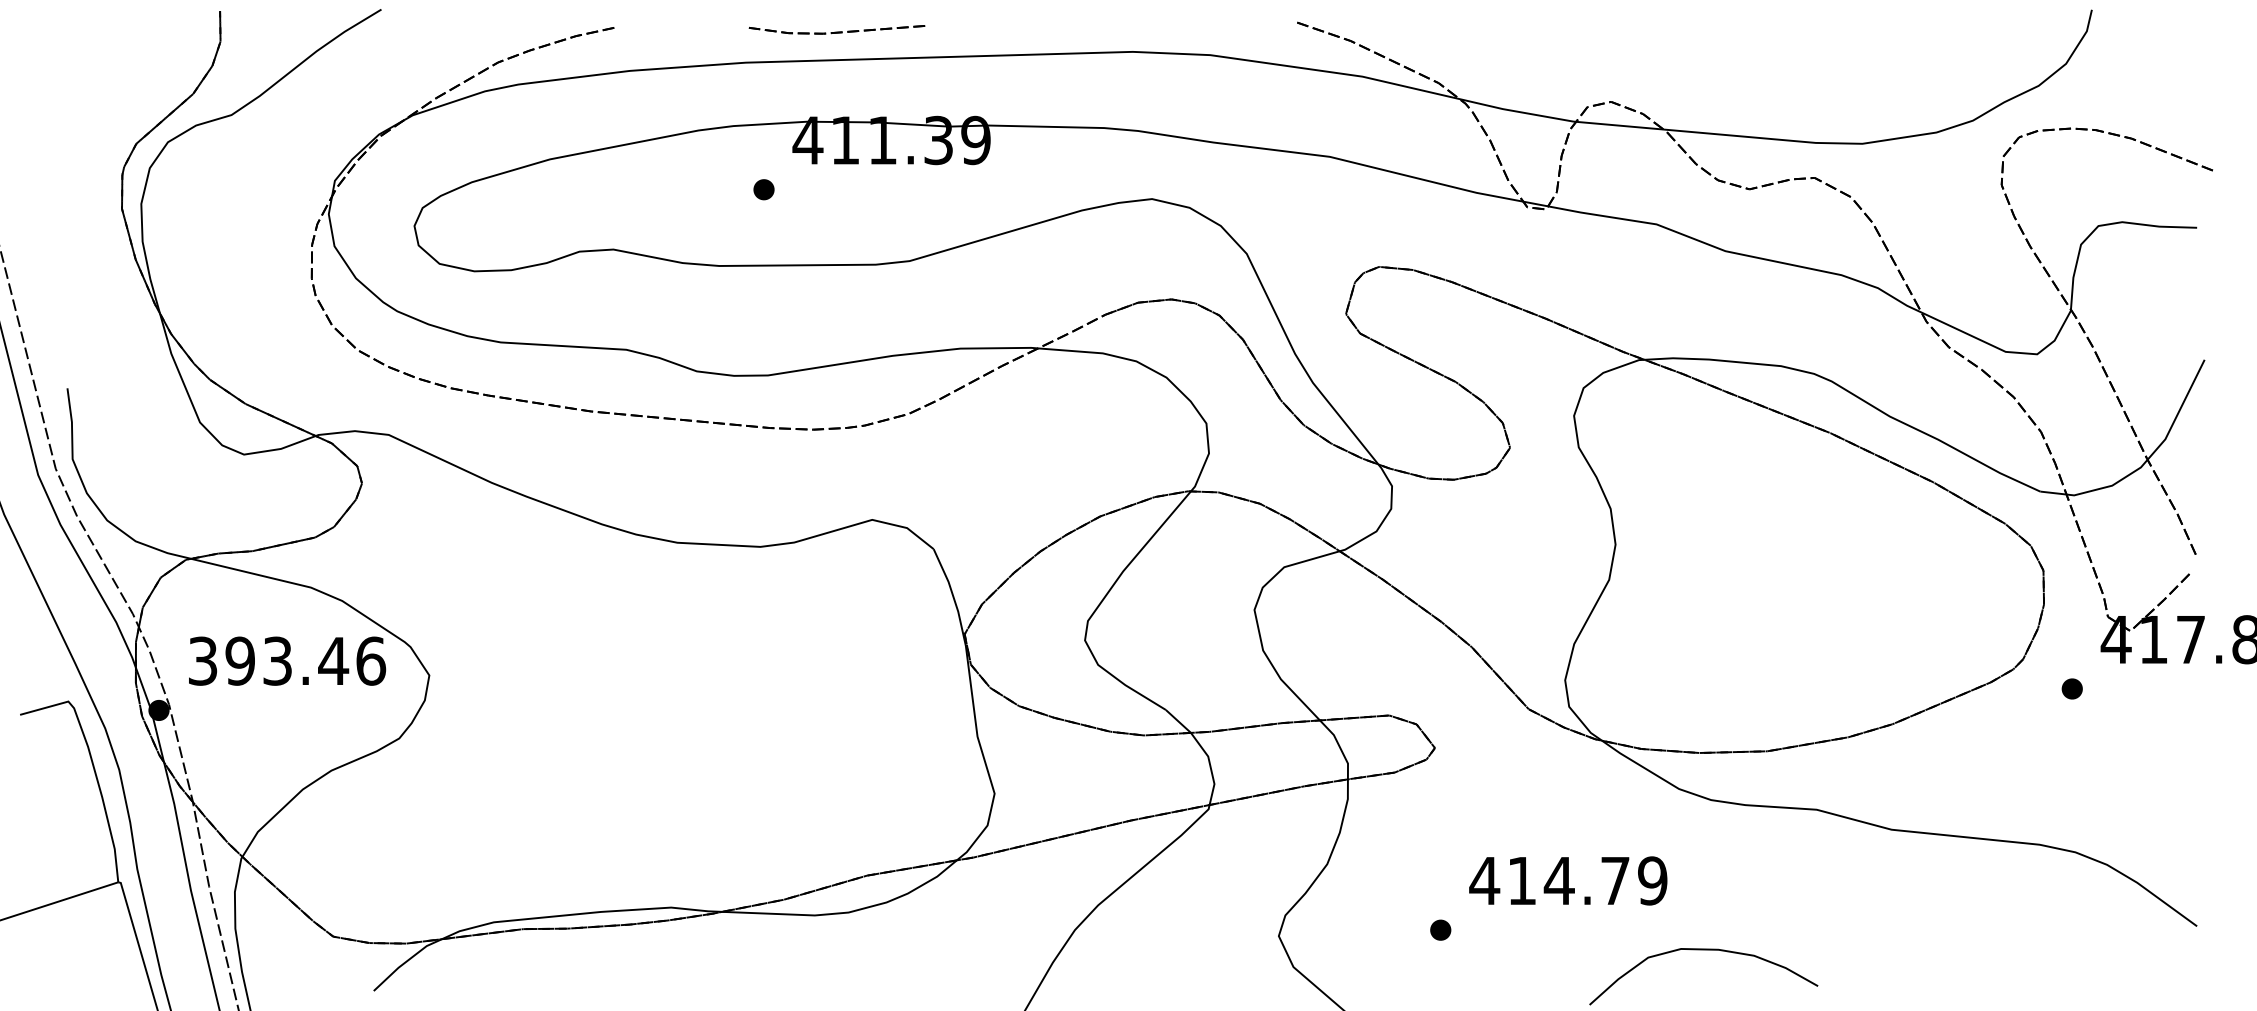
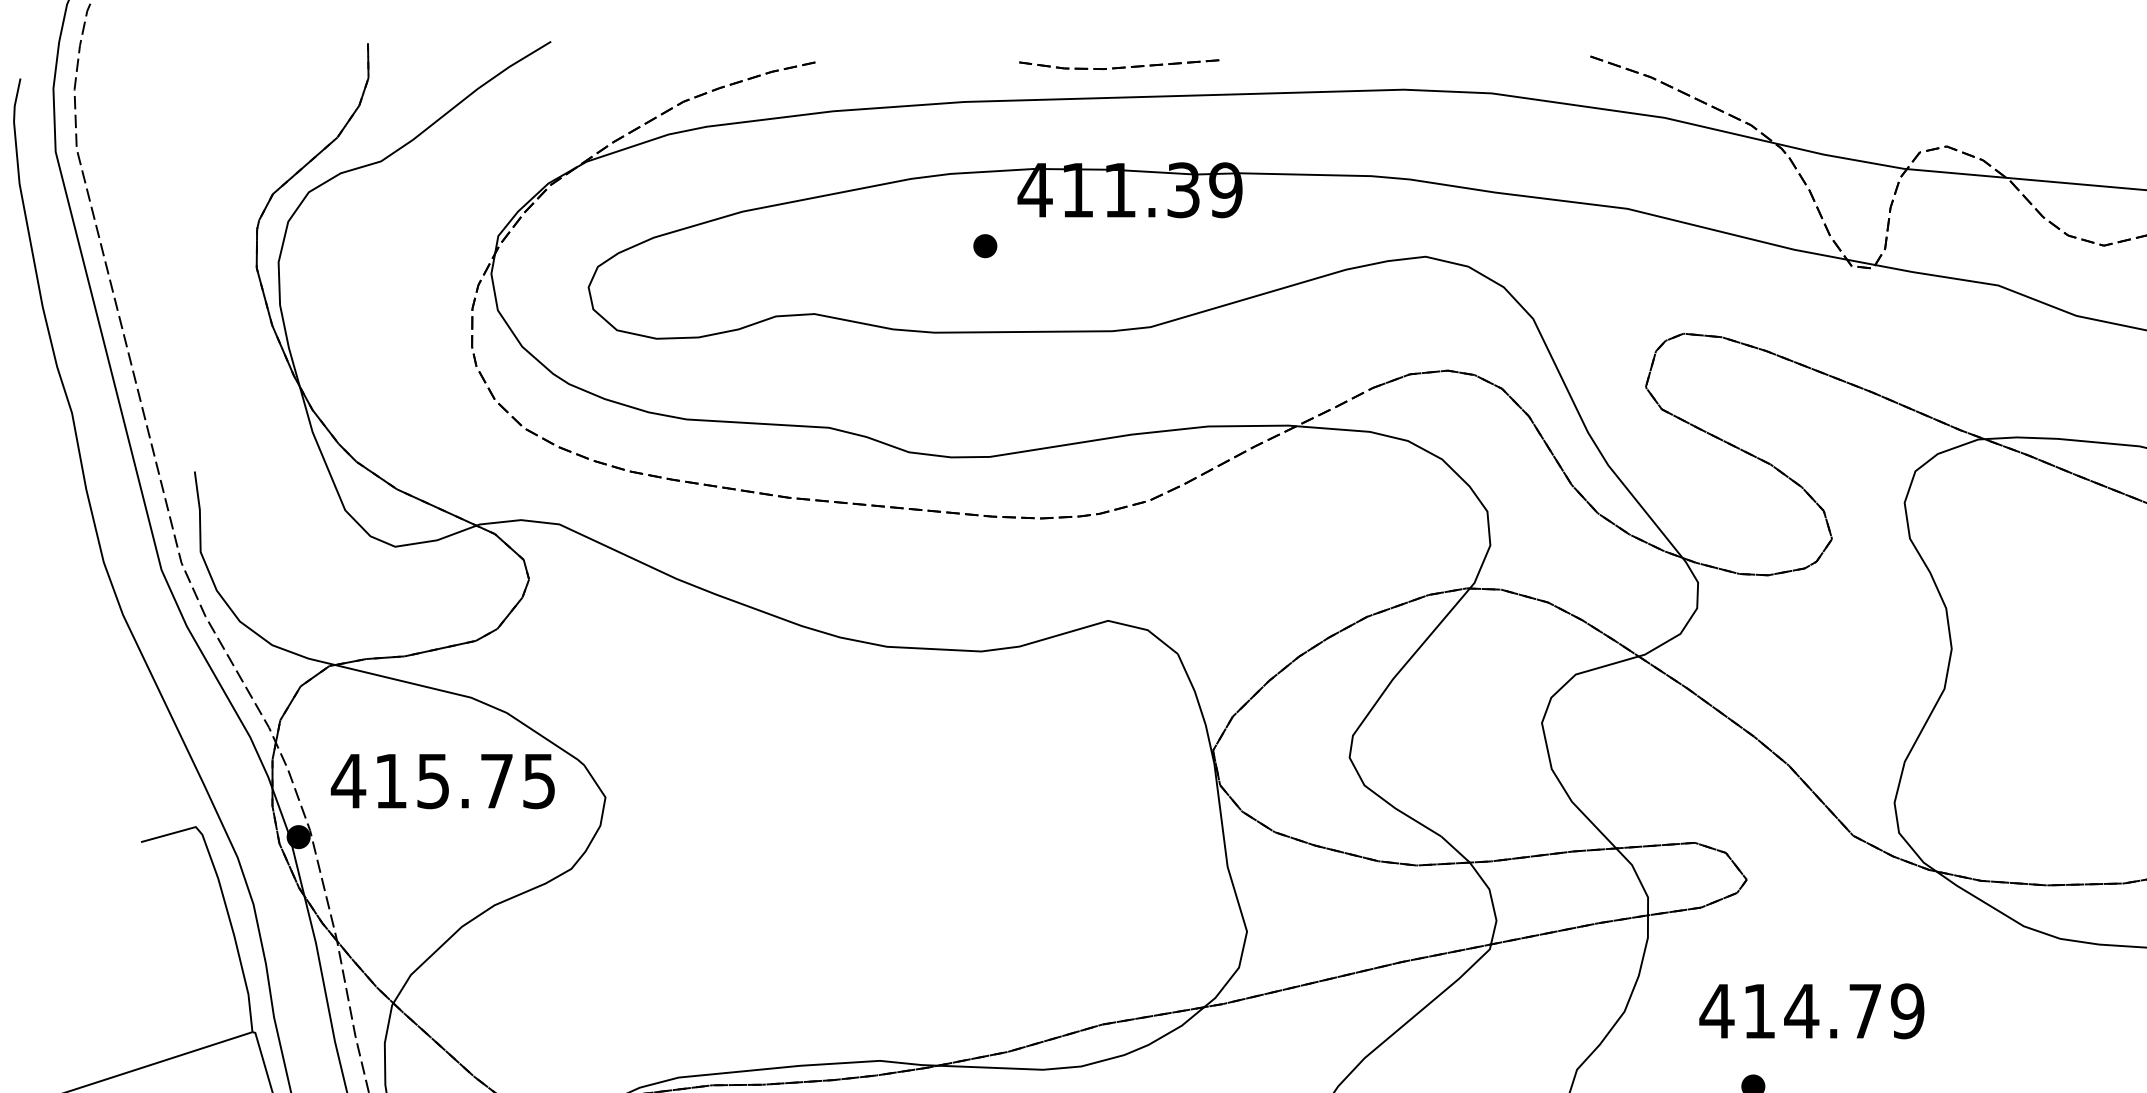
part: (836, 29) -> (1118, 64), moved
text: (286, 660) -> (443, 780), 393.46 -> 415.75
text: (1568, 880) -> (1812, 1010), moved

